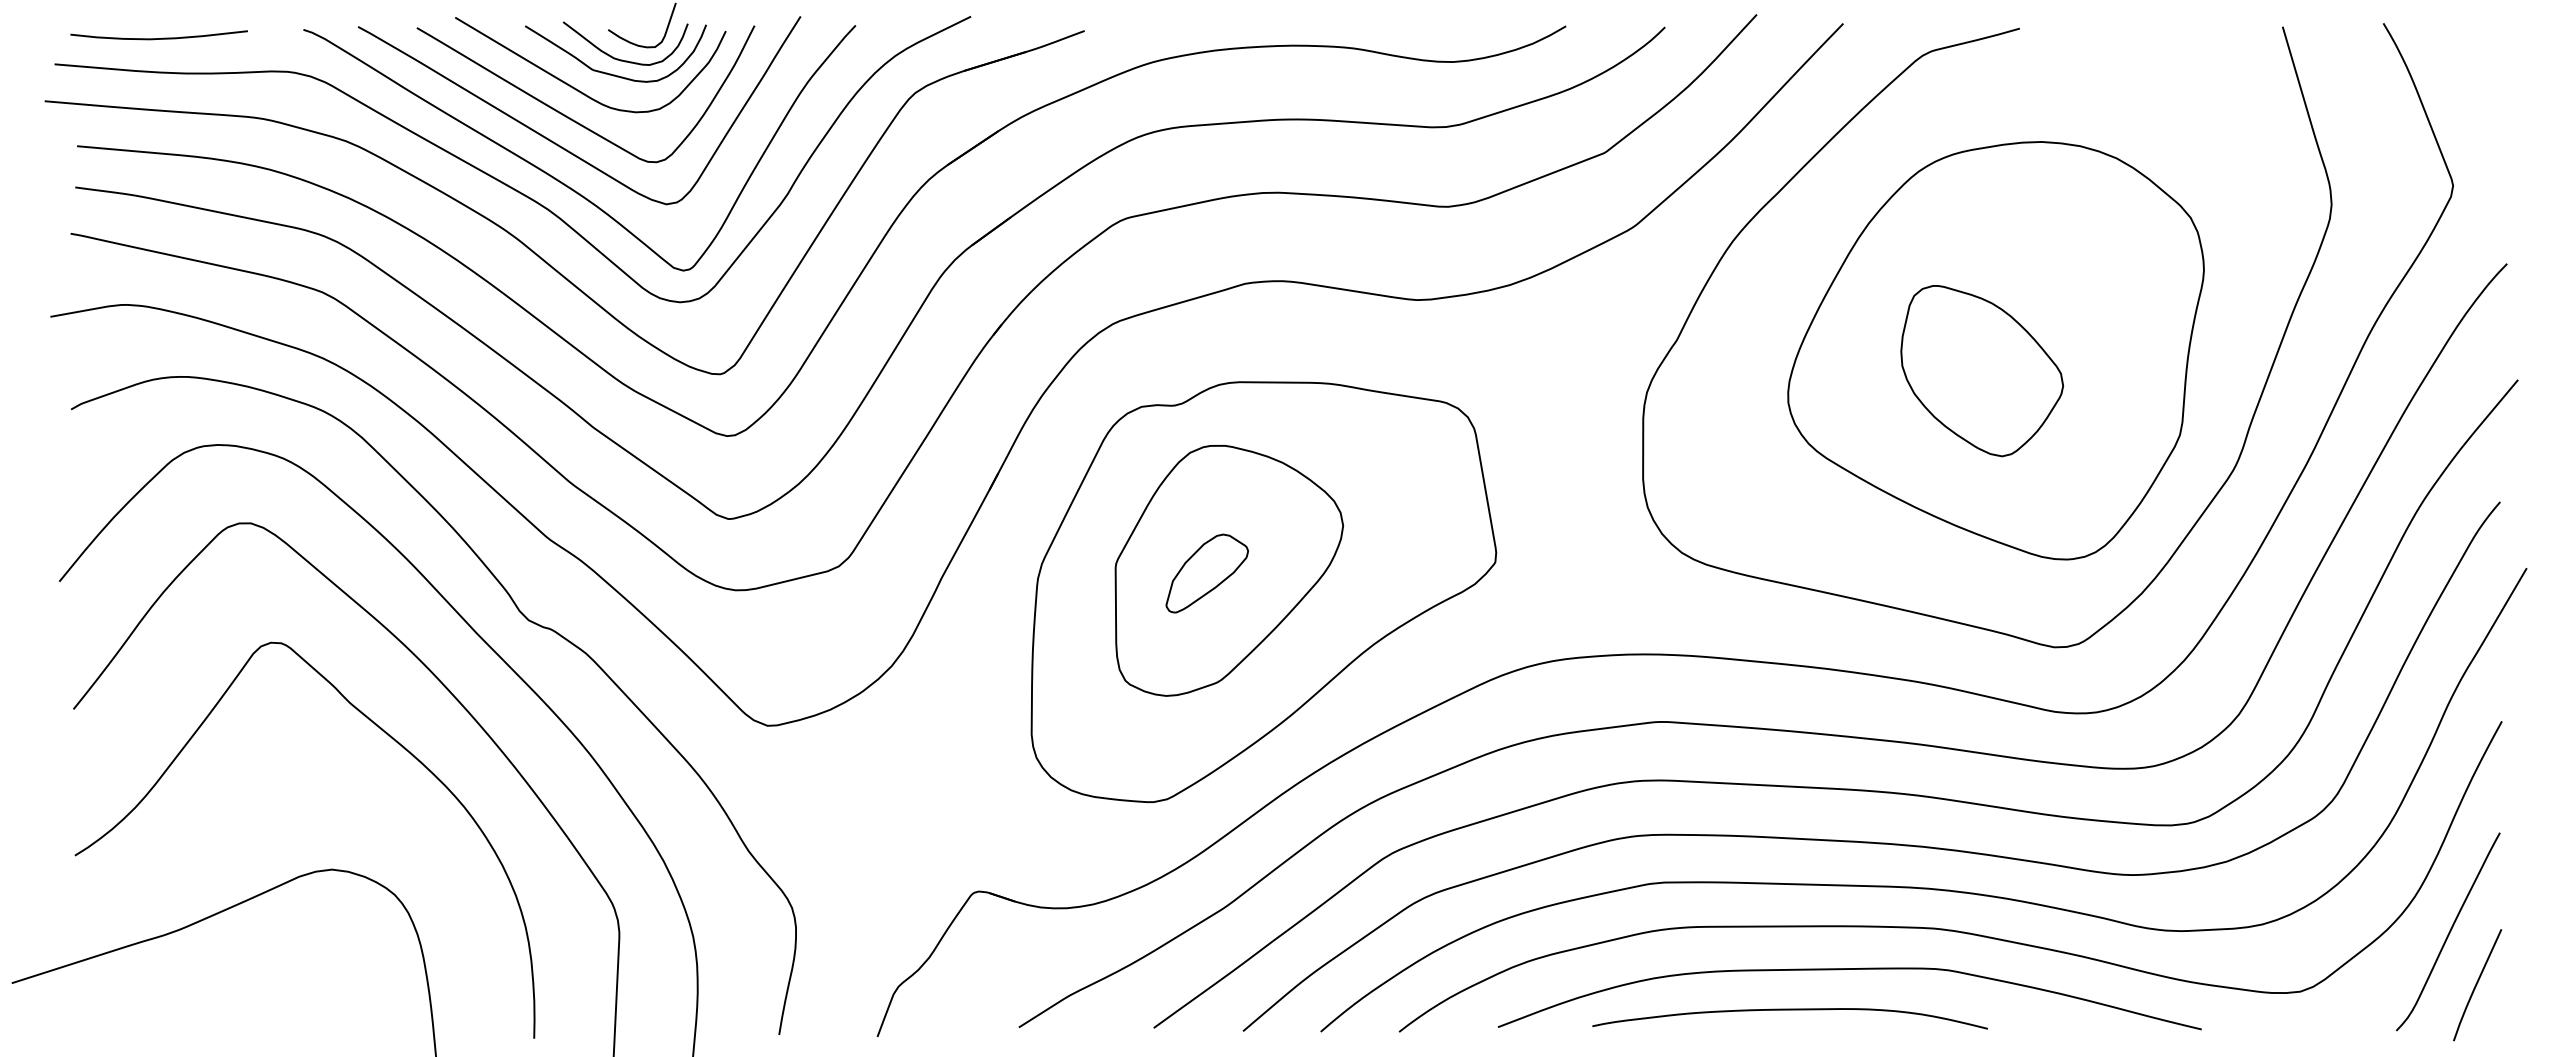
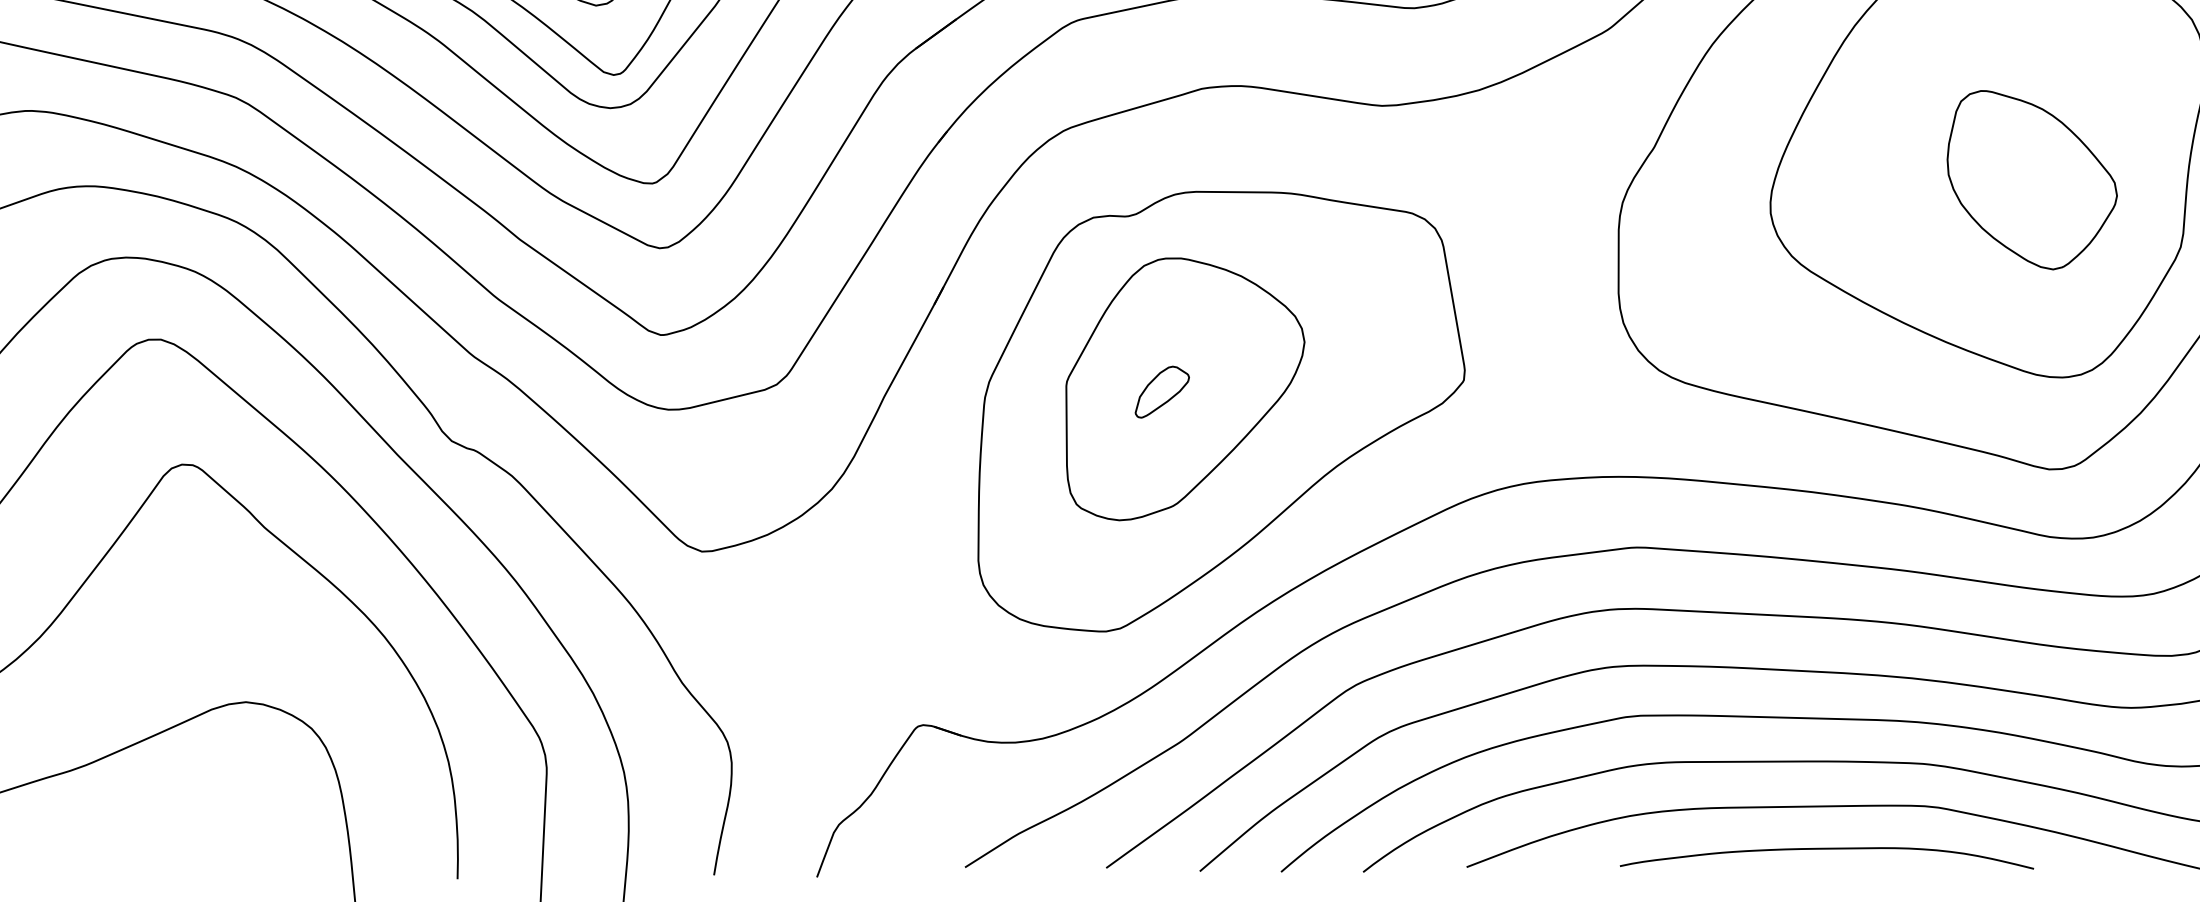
part: (1981, 371) -> (2031, 180), moved
part: (1207, 573) -> (1162, 392), size x0.62
curve: (1789, 1010) -> (1826, 849), moved

